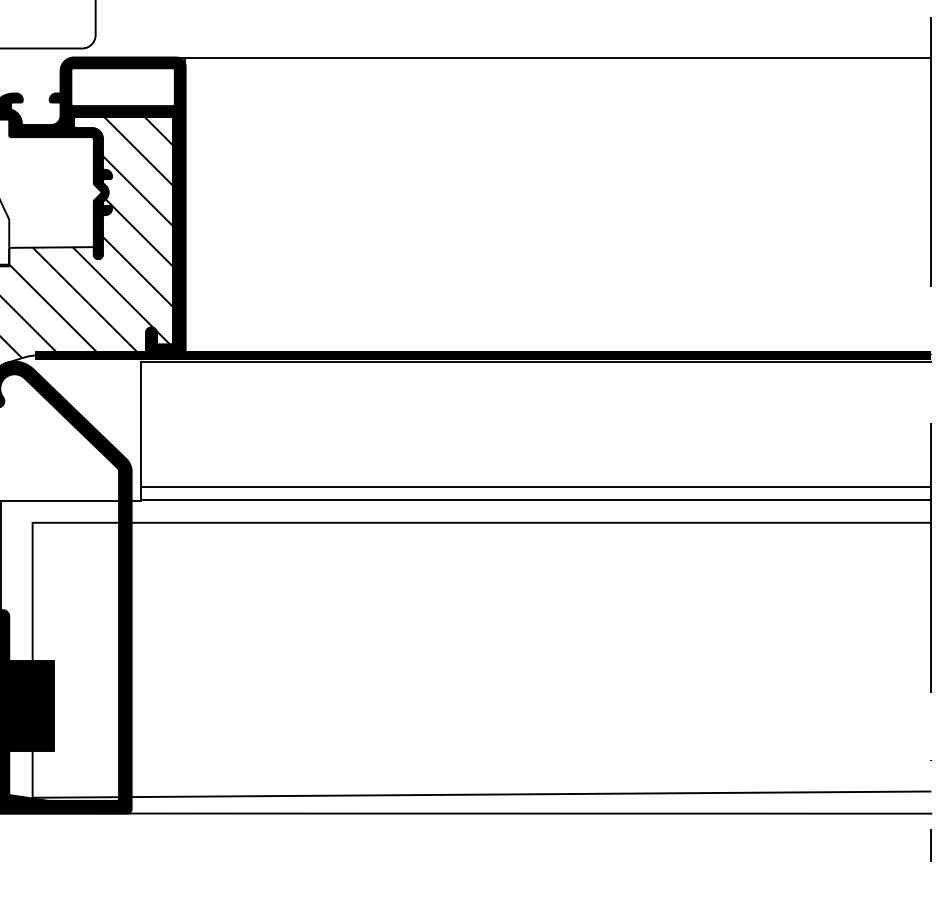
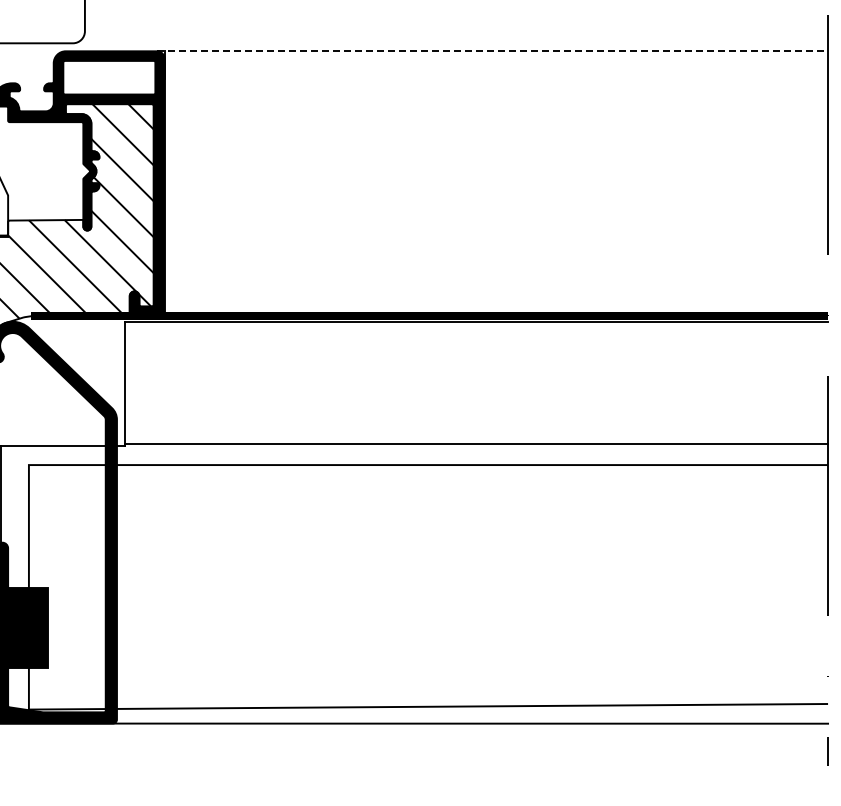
line: (553, 57) -> (492, 51), solid -> dashed
line: (535, 487) -> (476, 433), removed

